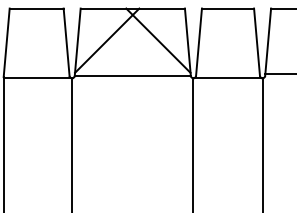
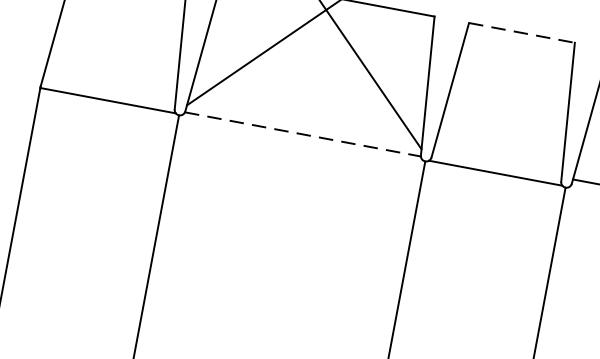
line: (228, 8) -> (522, 32), solid -> dashed
line: (133, 76) -> (304, 134), solid -> dashed

